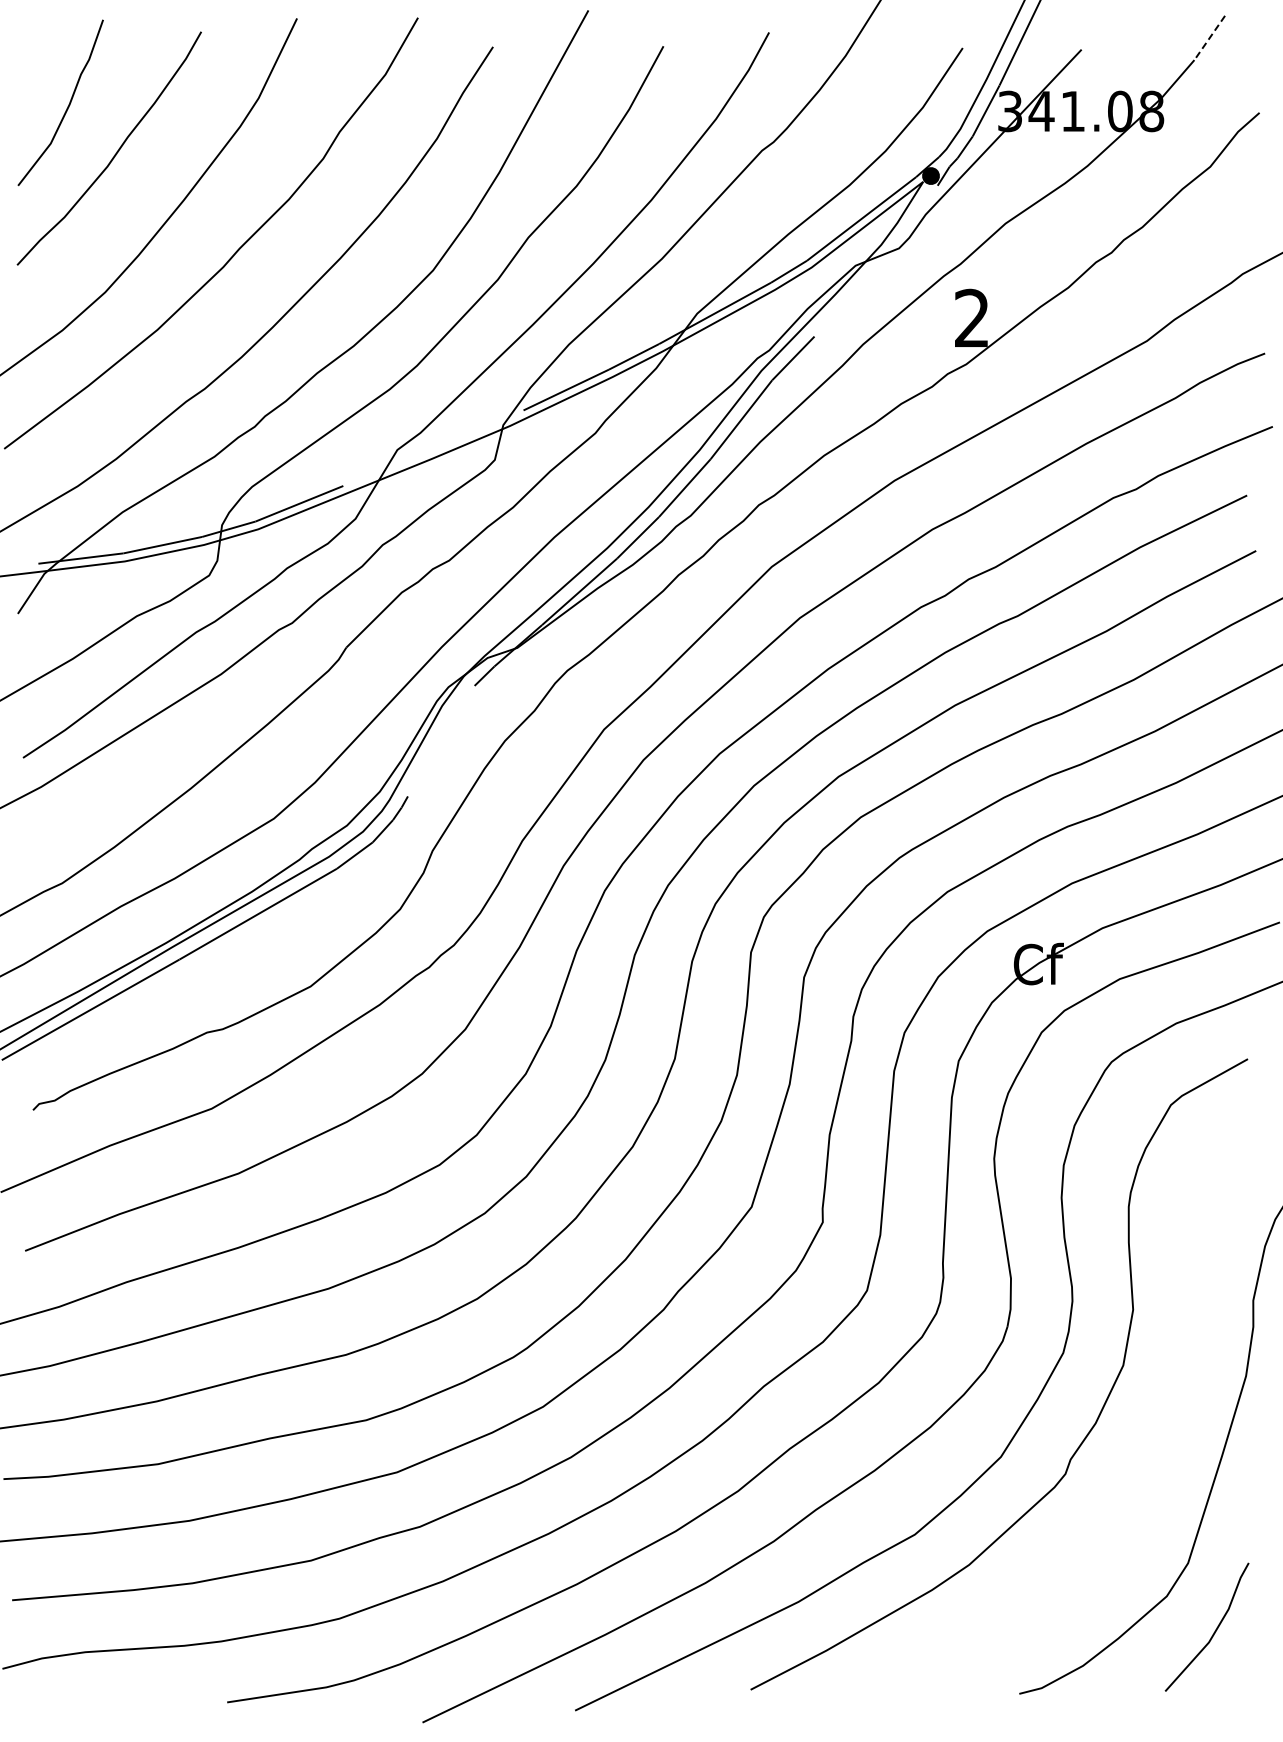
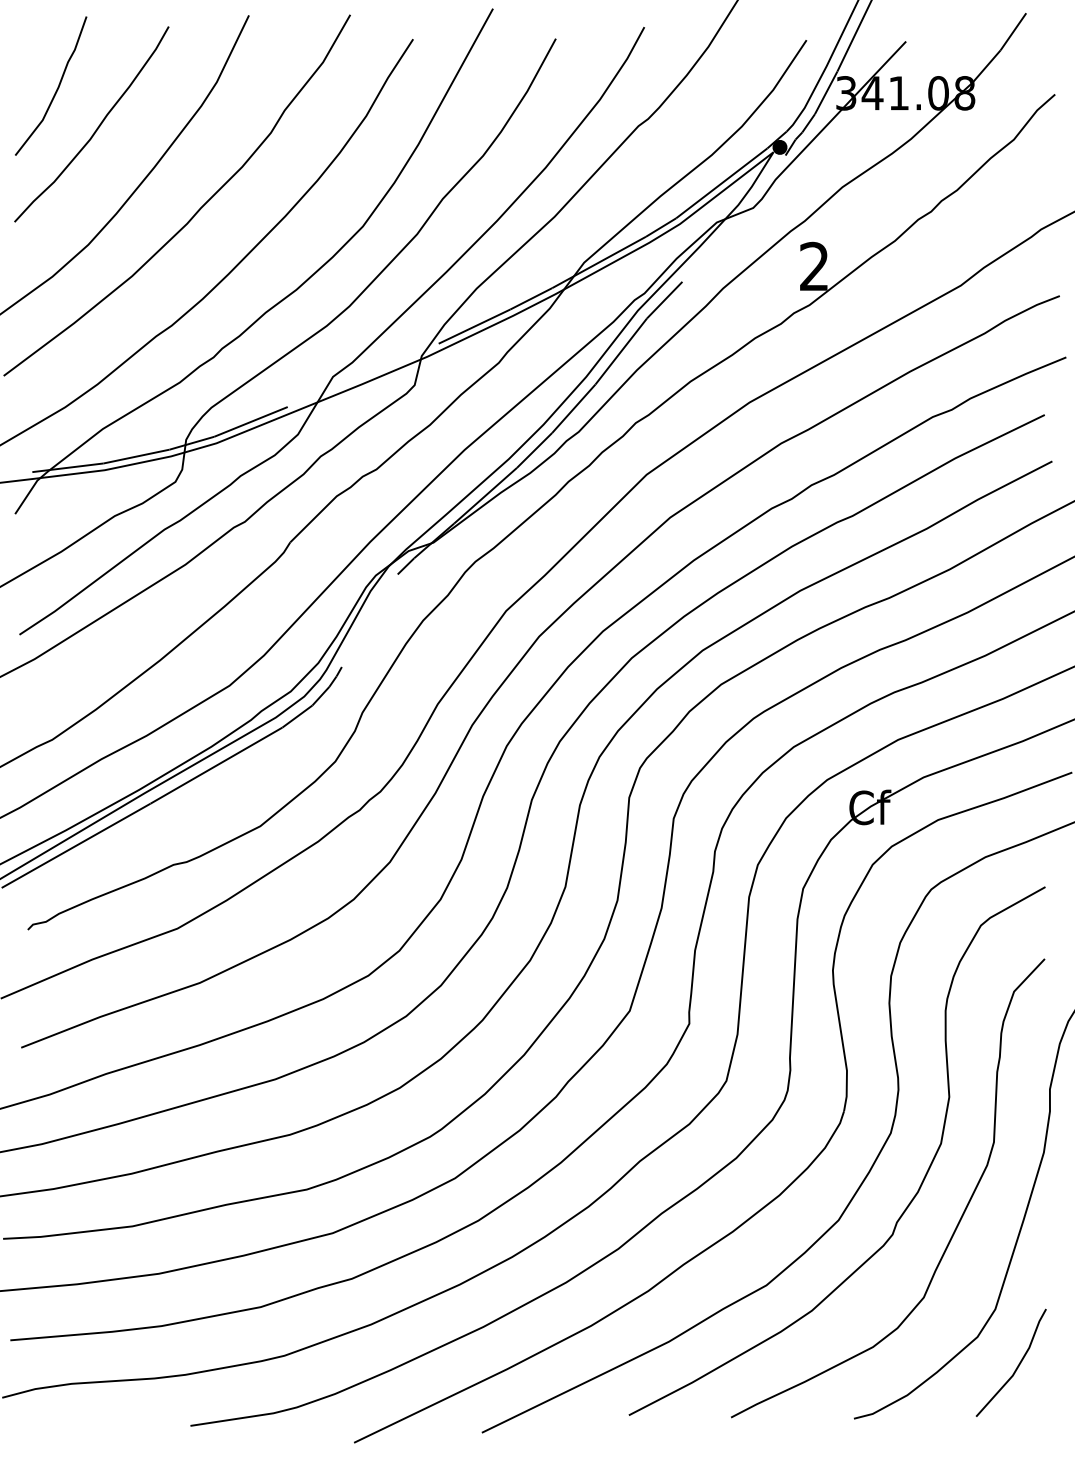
line: (1209, 37) -> (1013, 31), dashed -> solid
curve: (1145, 1455) -> (959, 1219), added

